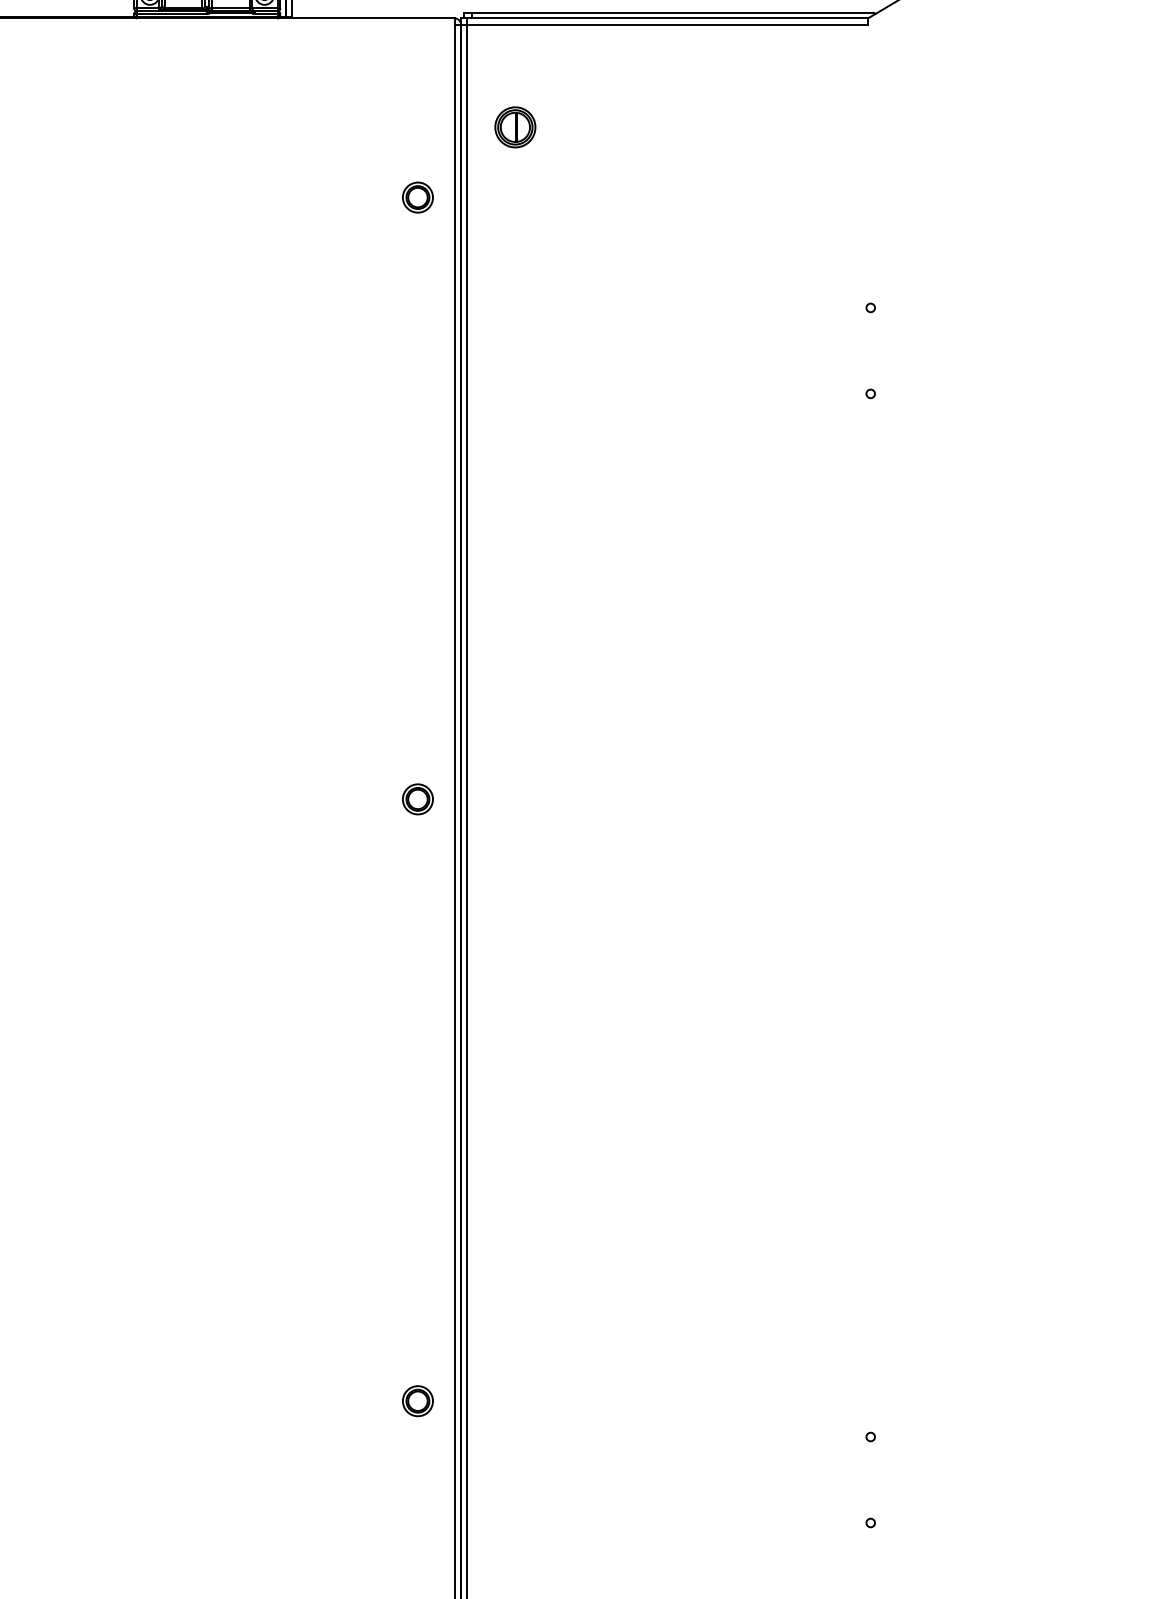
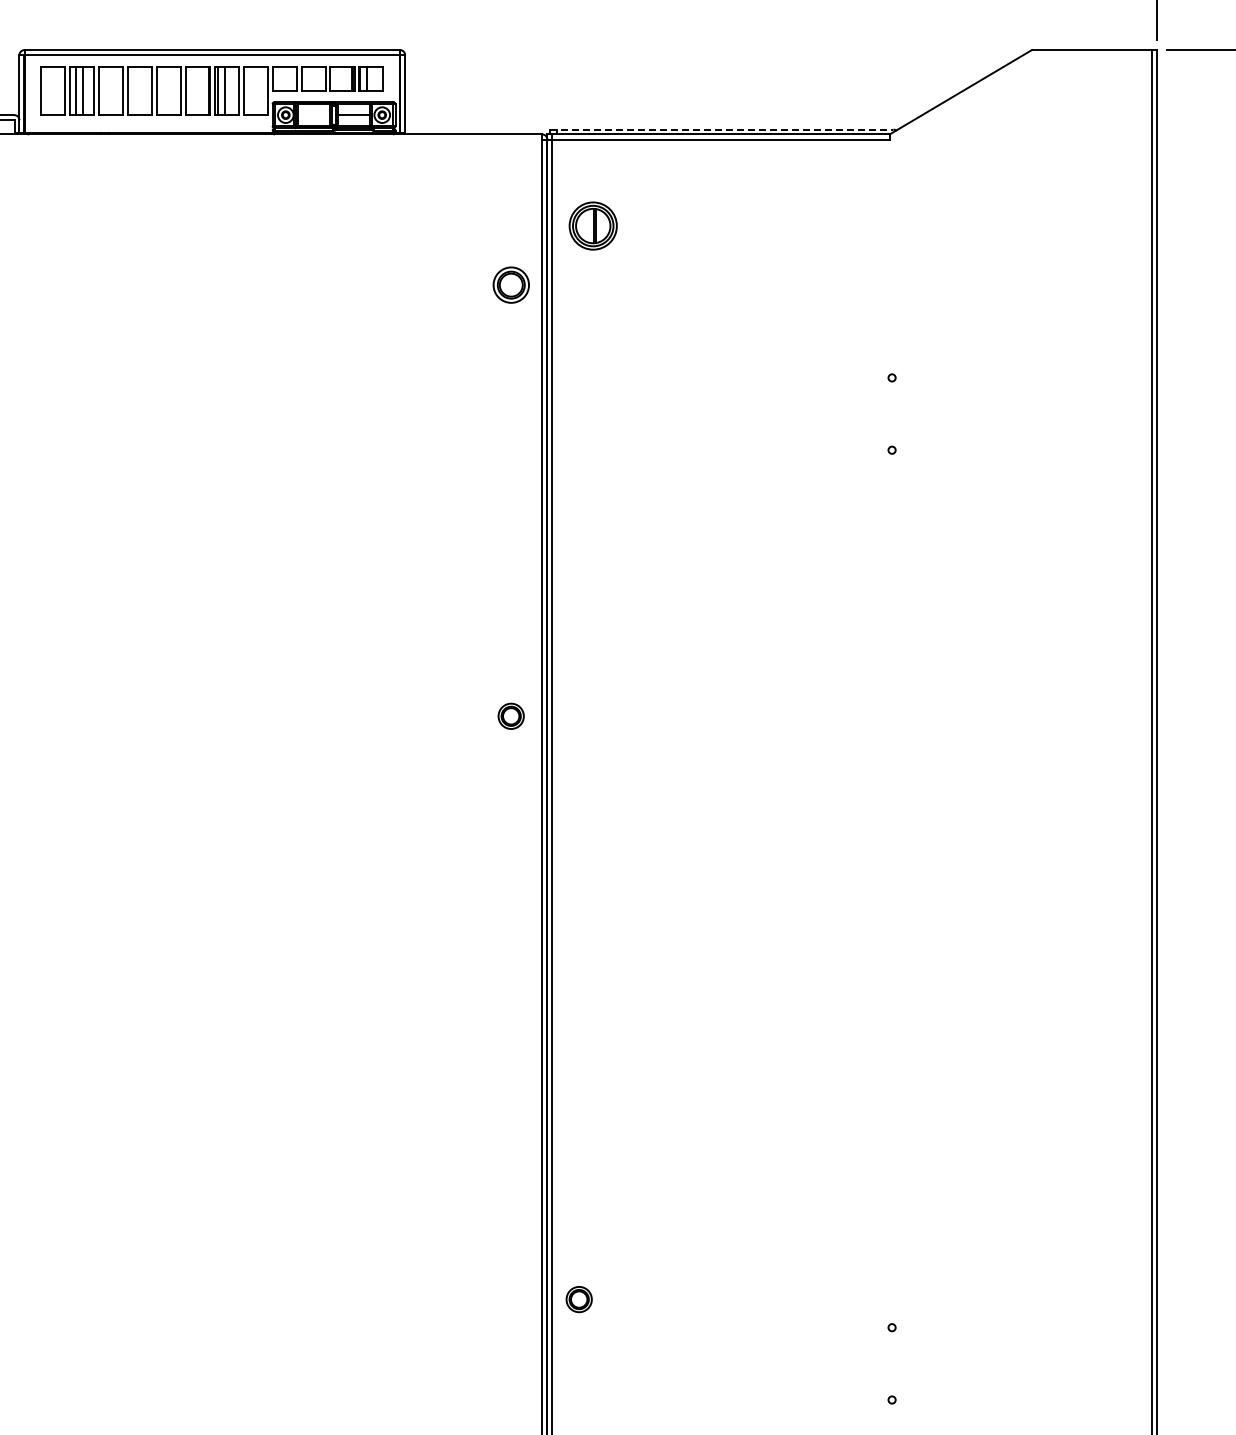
line: (667, 12) -> (721, 129), solid -> dashed
part: (514, 126) -> (592, 225), size x1.4
part: (417, 196) -> (510, 284), size x1.4
part: (417, 798) -> (510, 715), moved
part: (417, 1401) -> (578, 1299), moved

